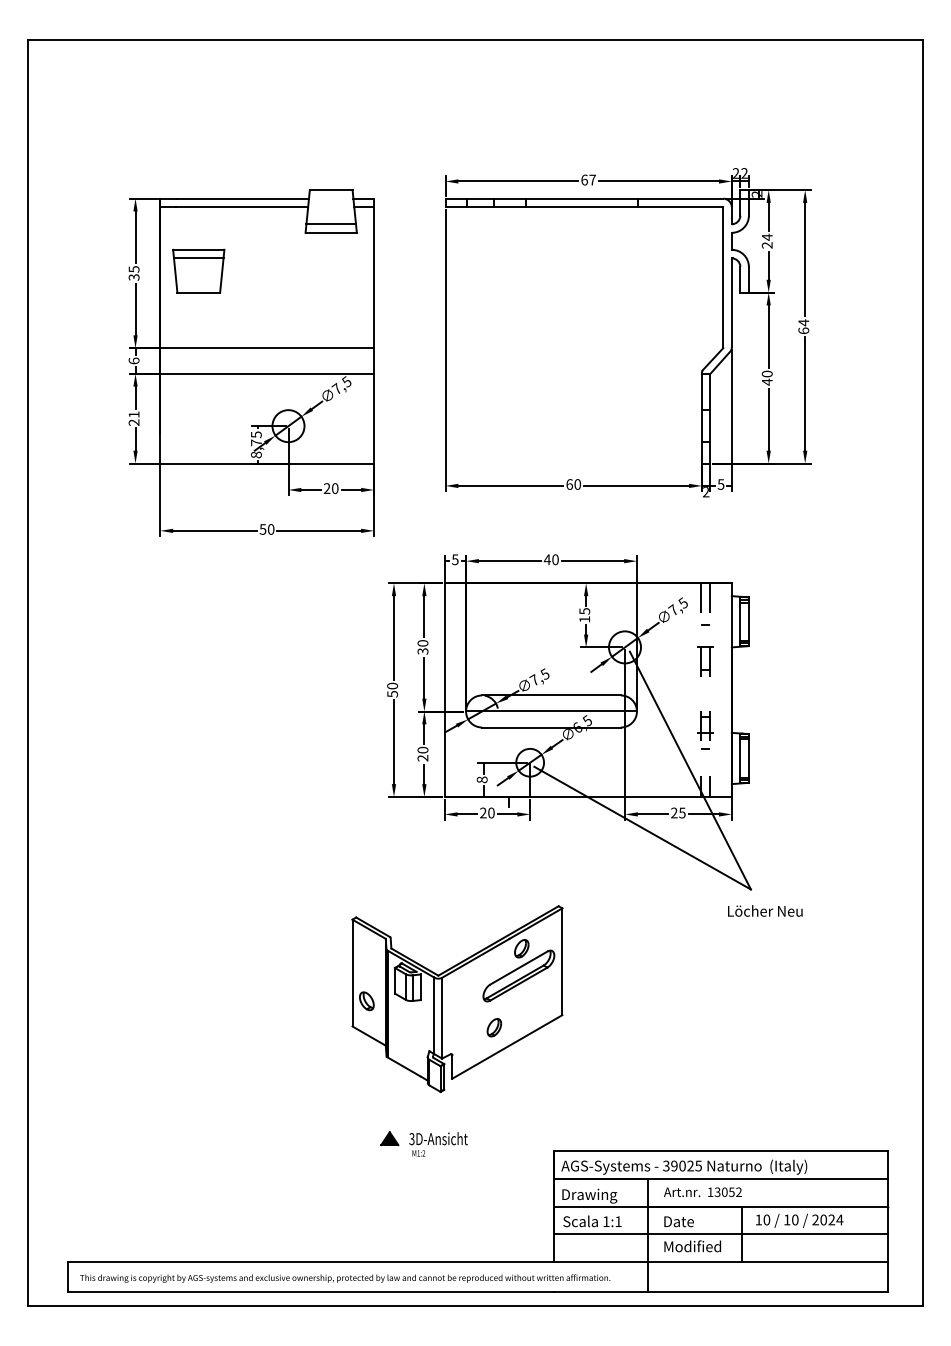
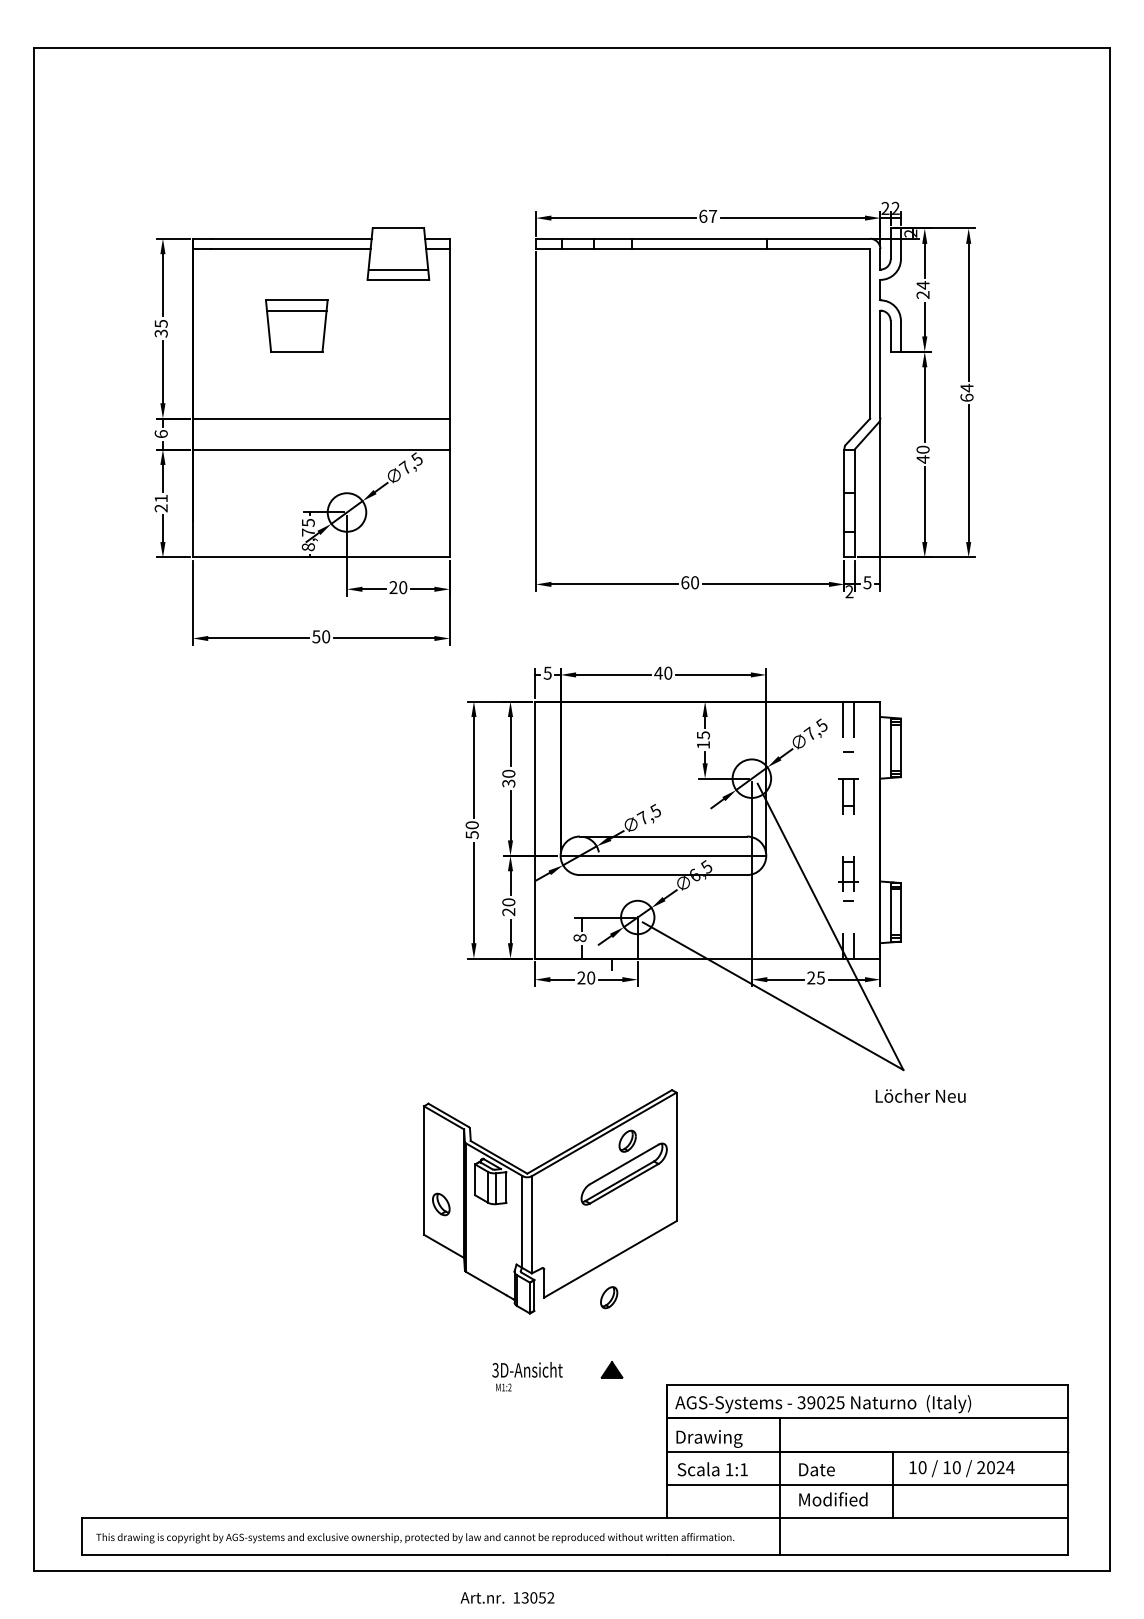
part: (198, 270) -> (296, 325), moved
part: (494, 1027) -> (609, 1297), moved
part: (389, 1138) -> (611, 1369), moved
text: (702, 1191) -> (507, 1596), moved

